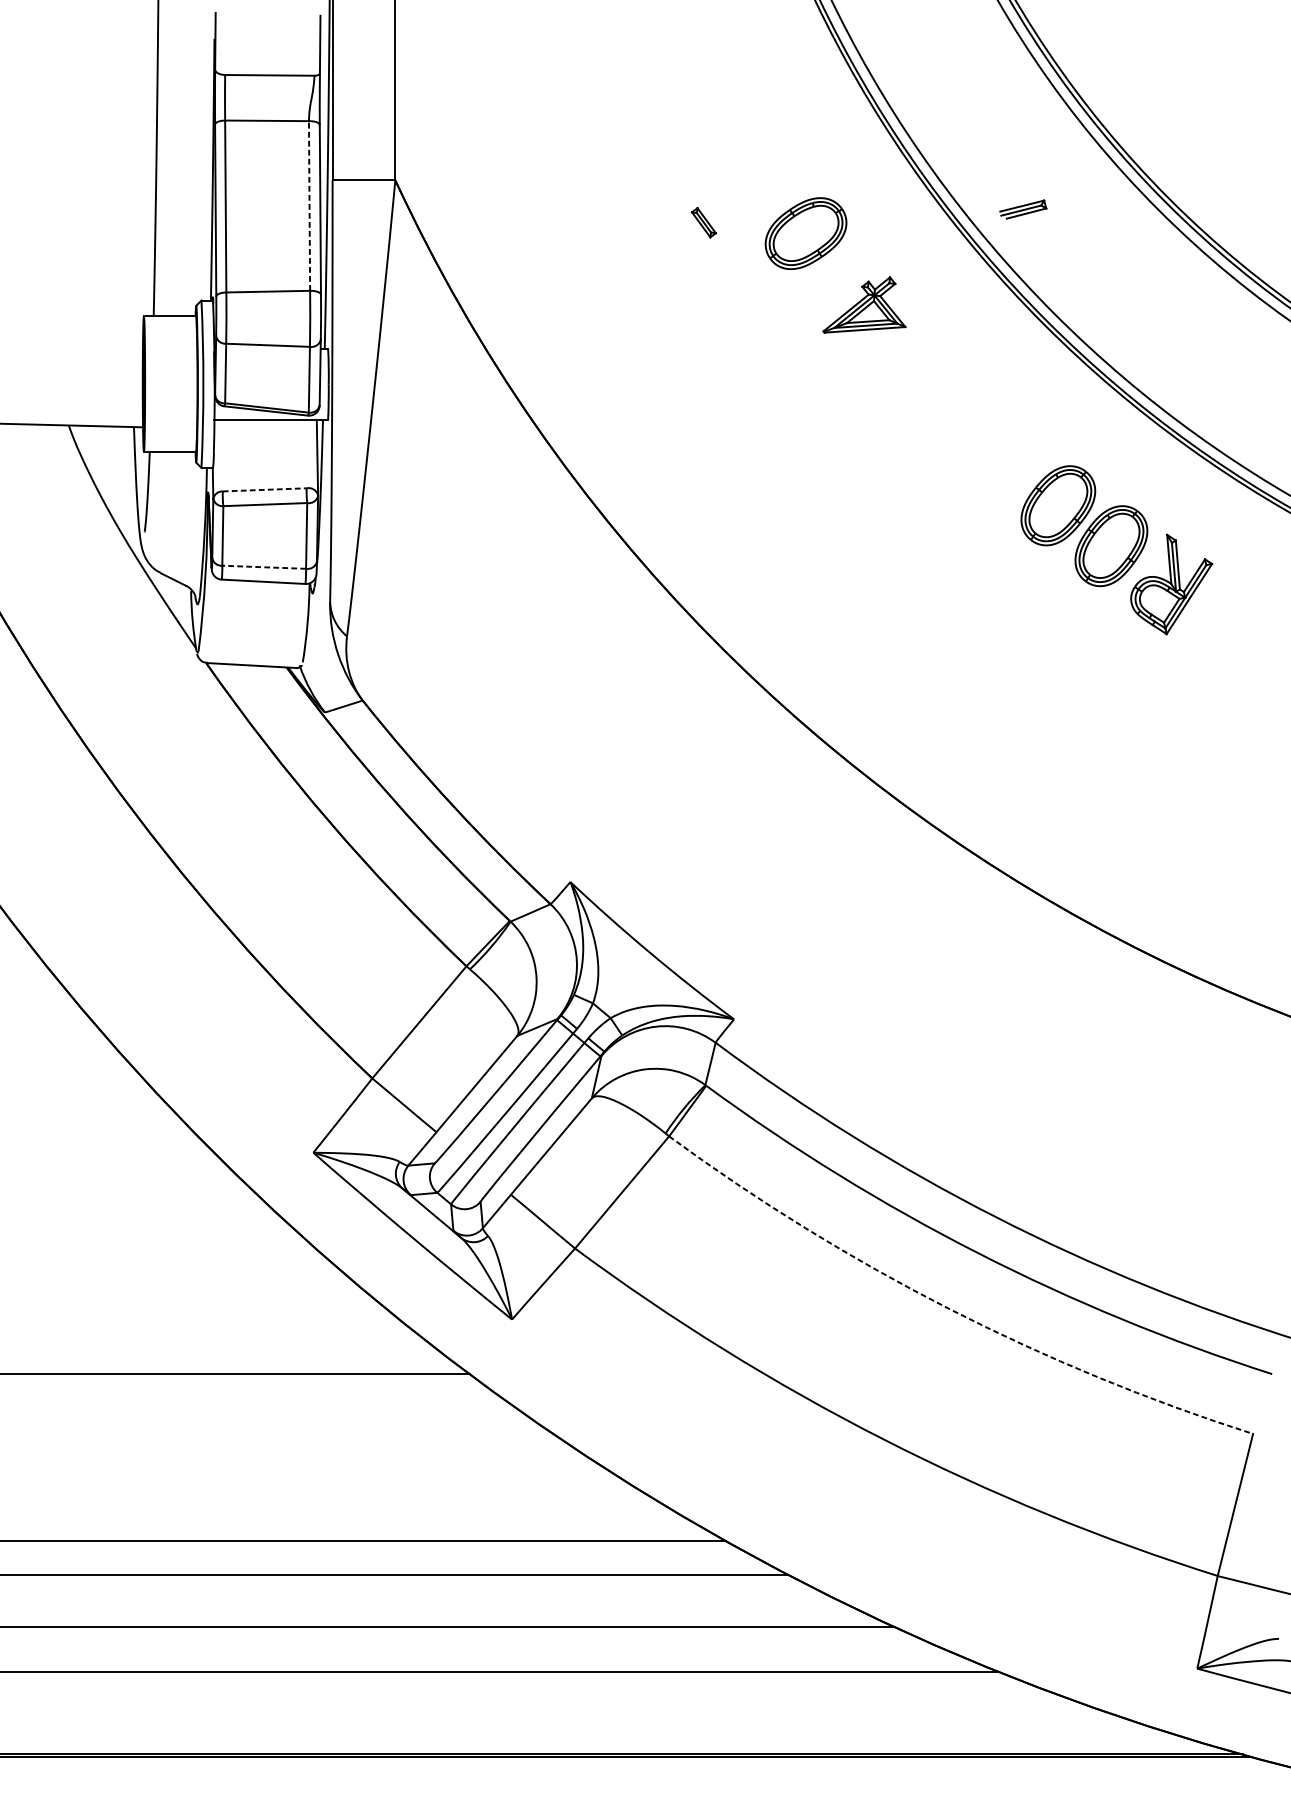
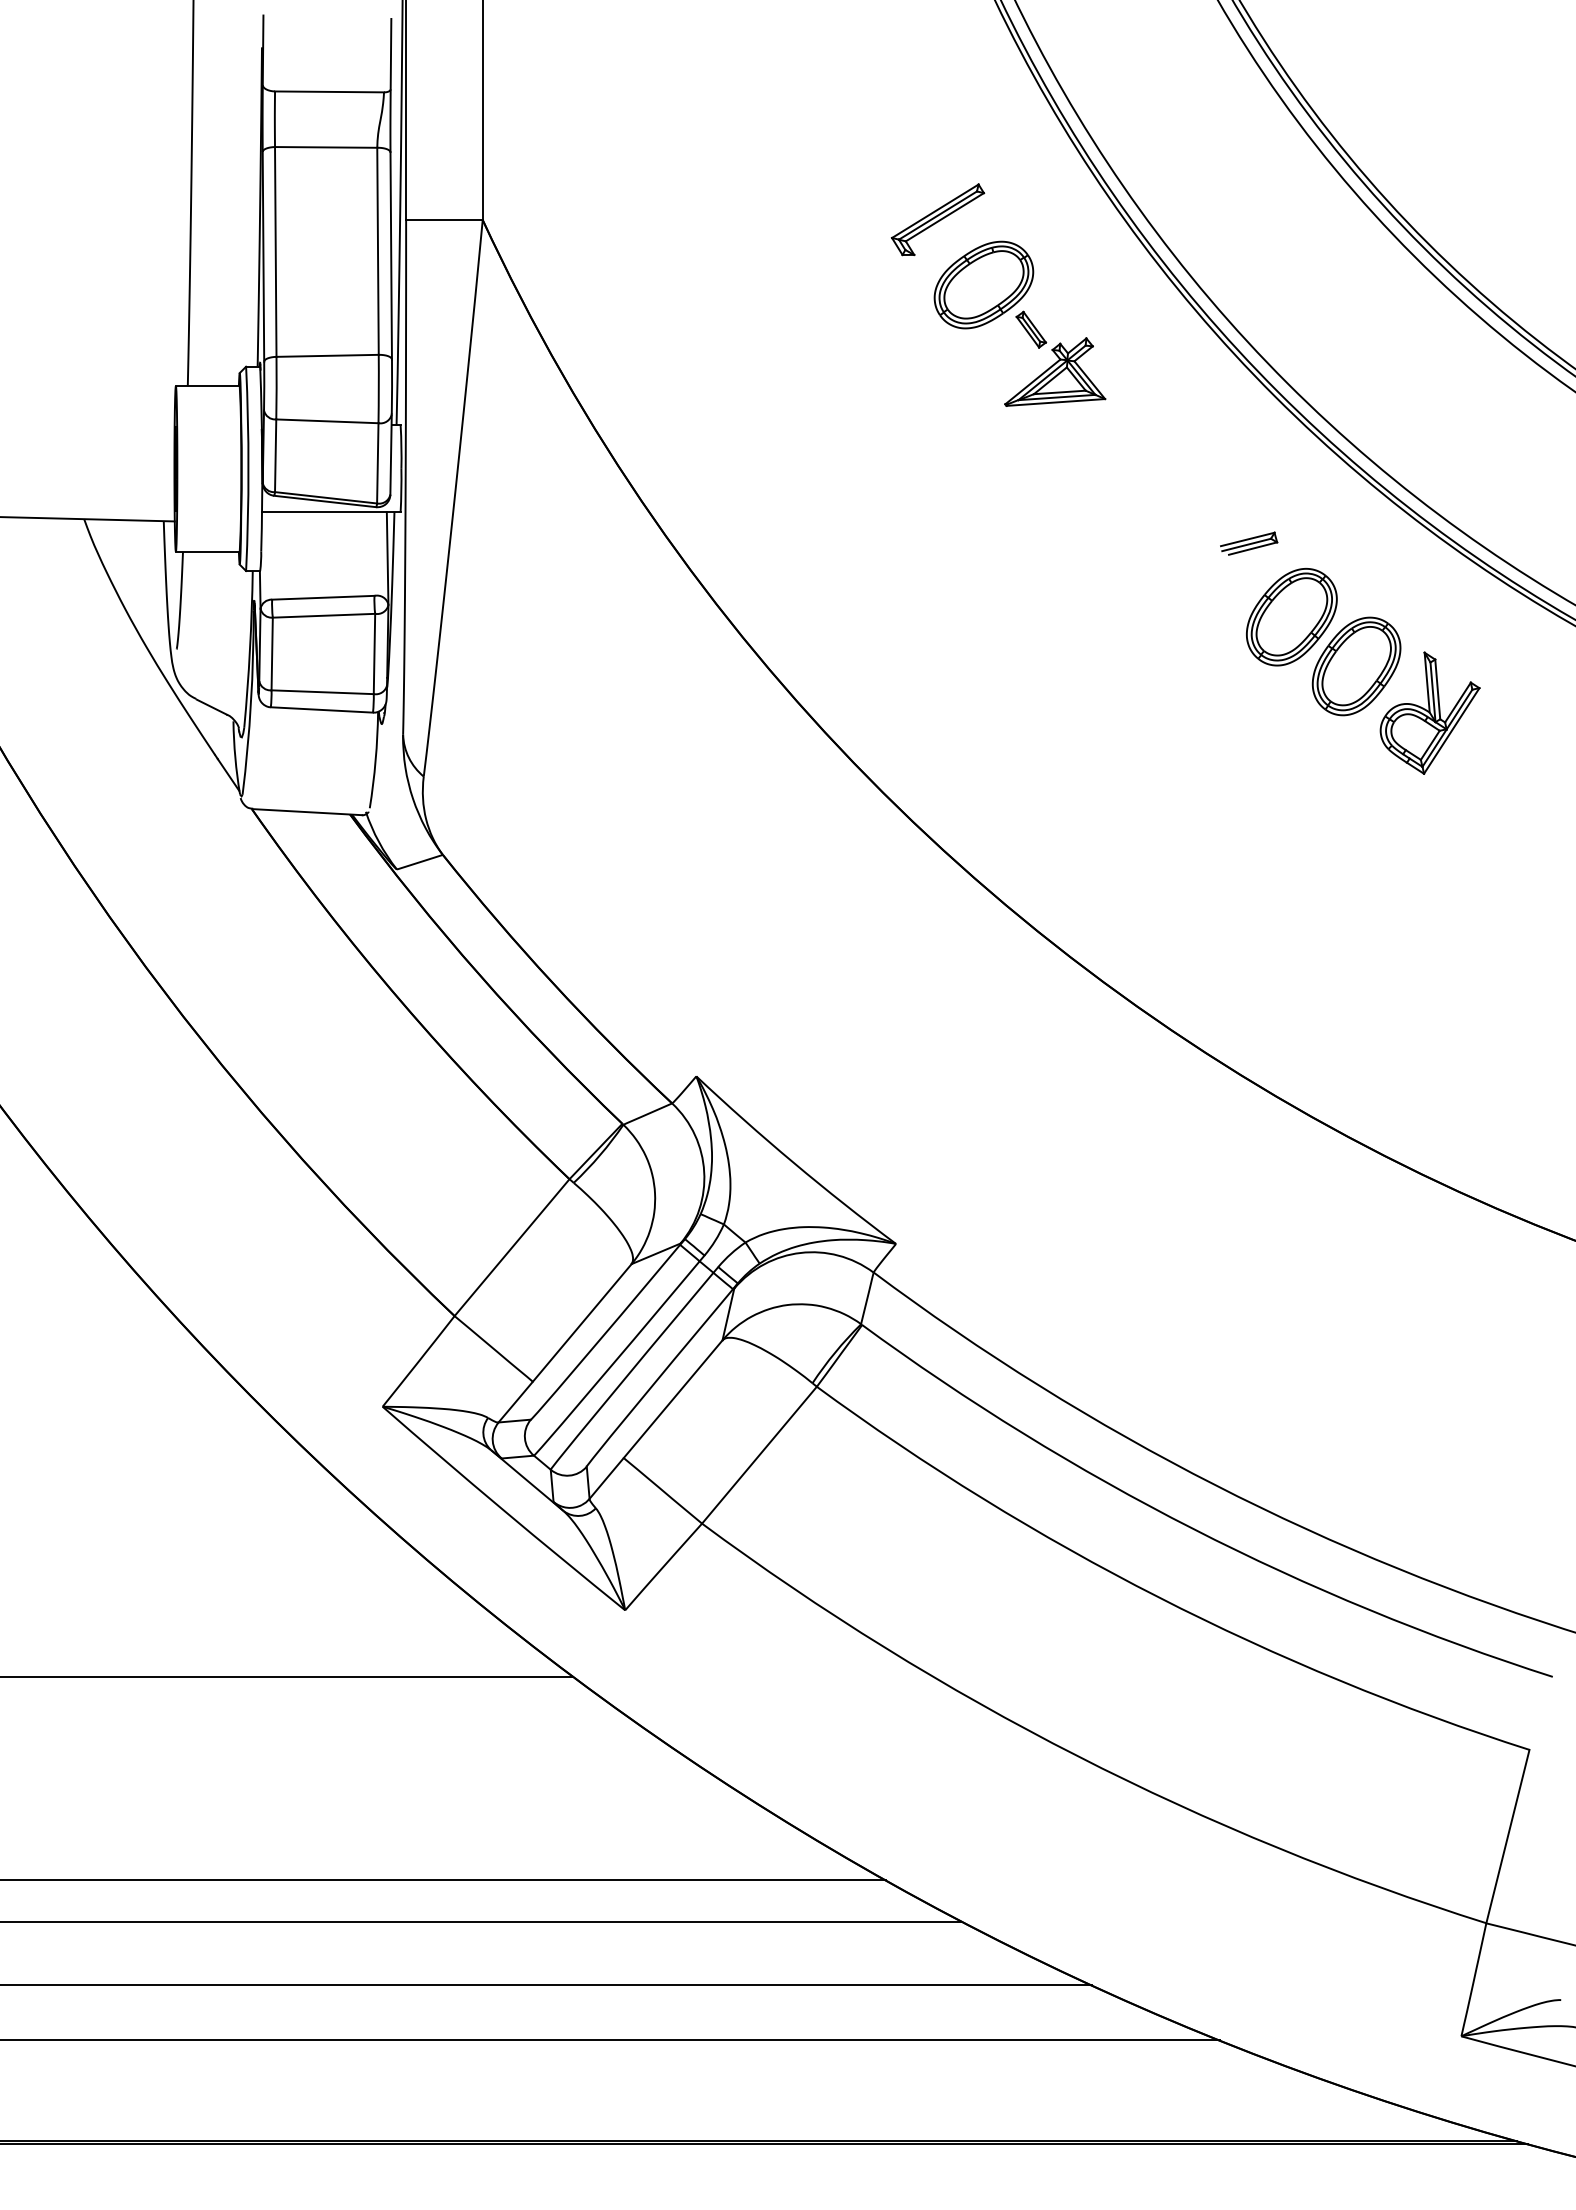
part: (768, 179) -> (937, 219), added
line: (309, 206) -> (378, 251), dashed -> solid
part: (1023, 209) -> (1249, 543), moved
part: (704, 222) -> (1031, 329), moved
line: (264, 489) -> (323, 597), dashed -> solid
line: (264, 567) -> (322, 692), dashed -> solid
arc: (949, 1309) -> (1158, 1597), dashed -> solid

